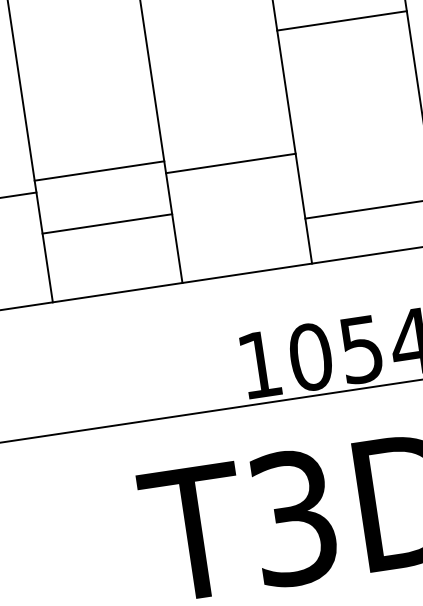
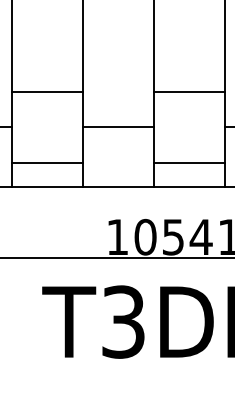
line: (340, 20) -> (188, 91), moved
line: (98, 170) -> (46, 91), moved
line: (105, 223) -> (46, 162), moved

